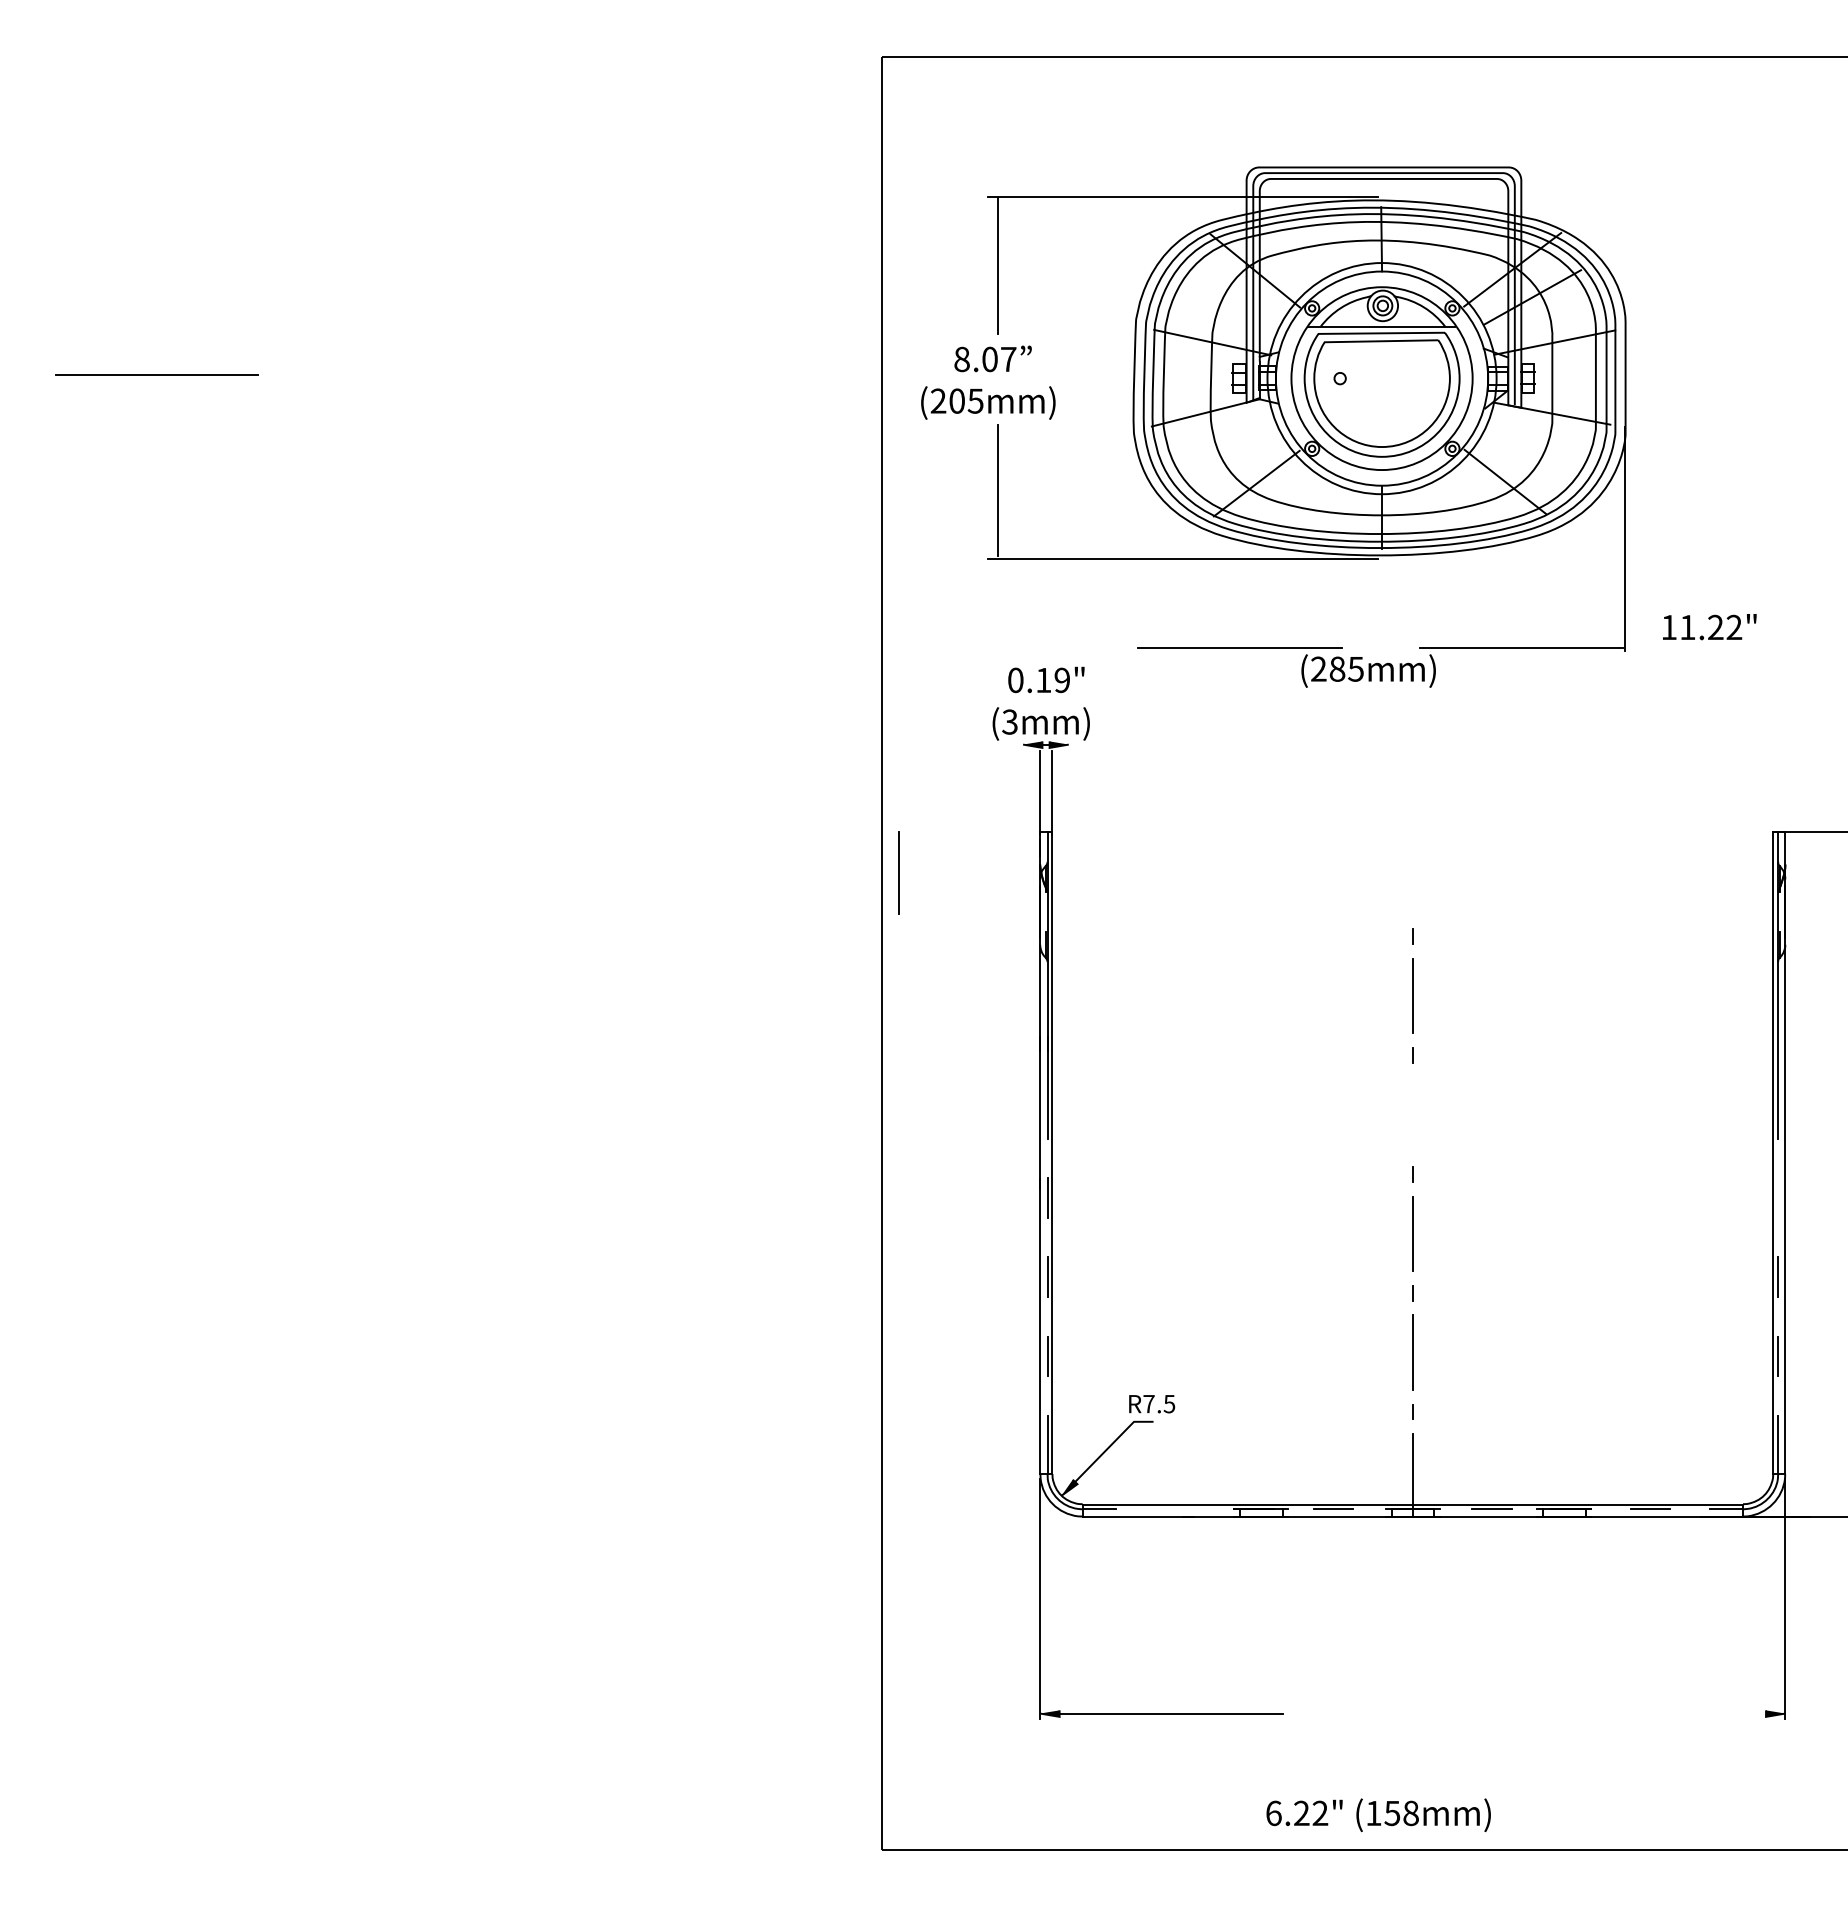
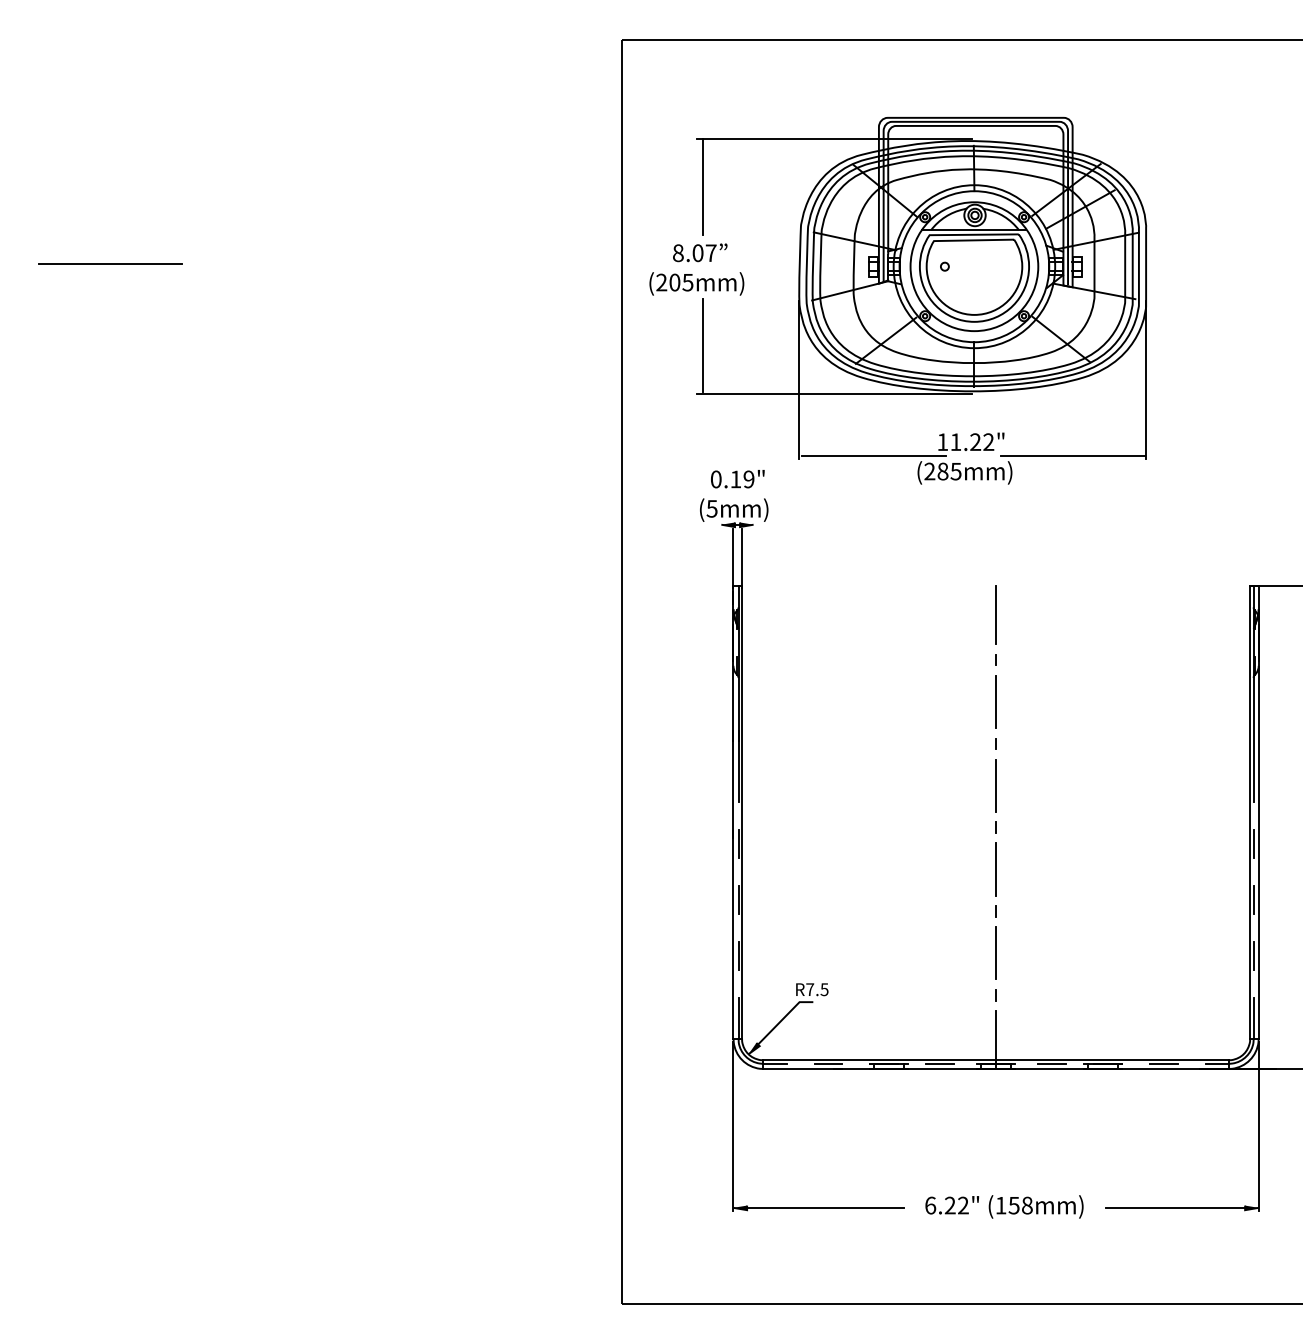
line: (1133, 538) -> (799, 379), added
text: (1709, 627) -> (971, 442), moved
text: (1010, 721) -> (712, 508), (3mm) -> (5mm)
line: (898, 872) -> (995, 614), moved
line: (1412, 1114) -> (995, 785), added
line: (1778, 1197) -> (1253, 844), added
line: (1174, 1509) -> (828, 1063), added
line: (1667, 1713) -> (1175, 1207), added
text: (1378, 1815) -> (1004, 1207), moved

